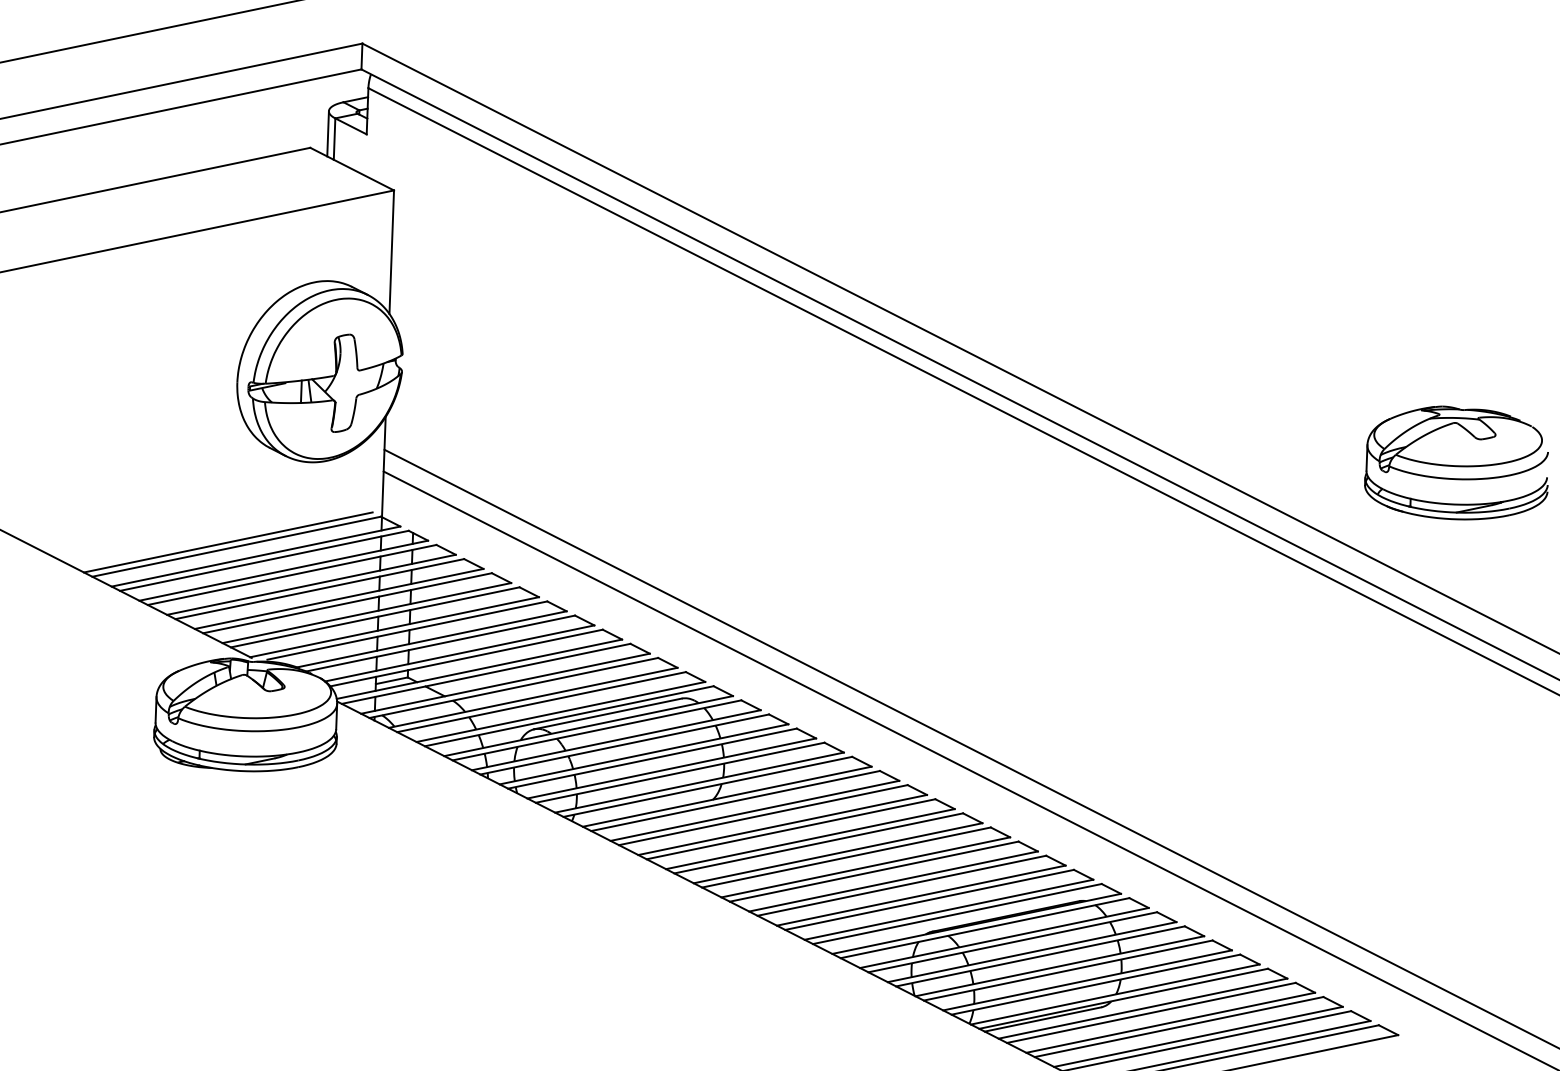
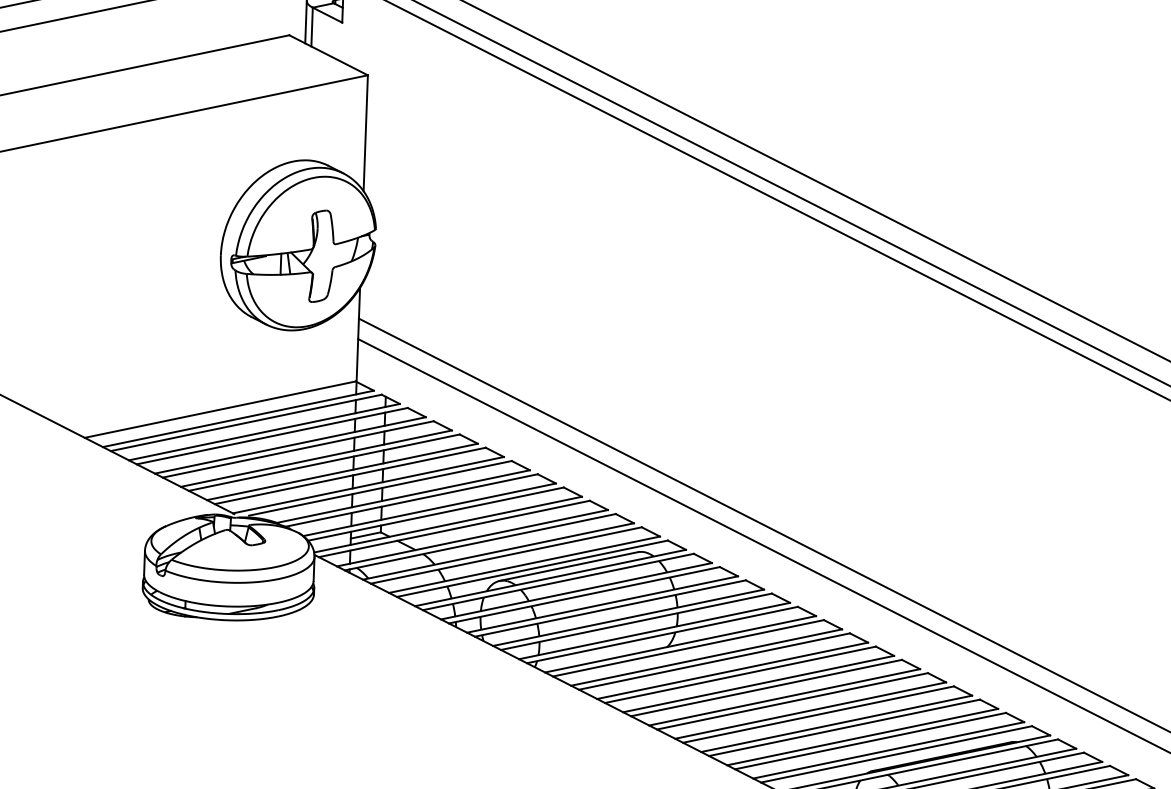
line: (227, 542) -> (211, 405), removed

